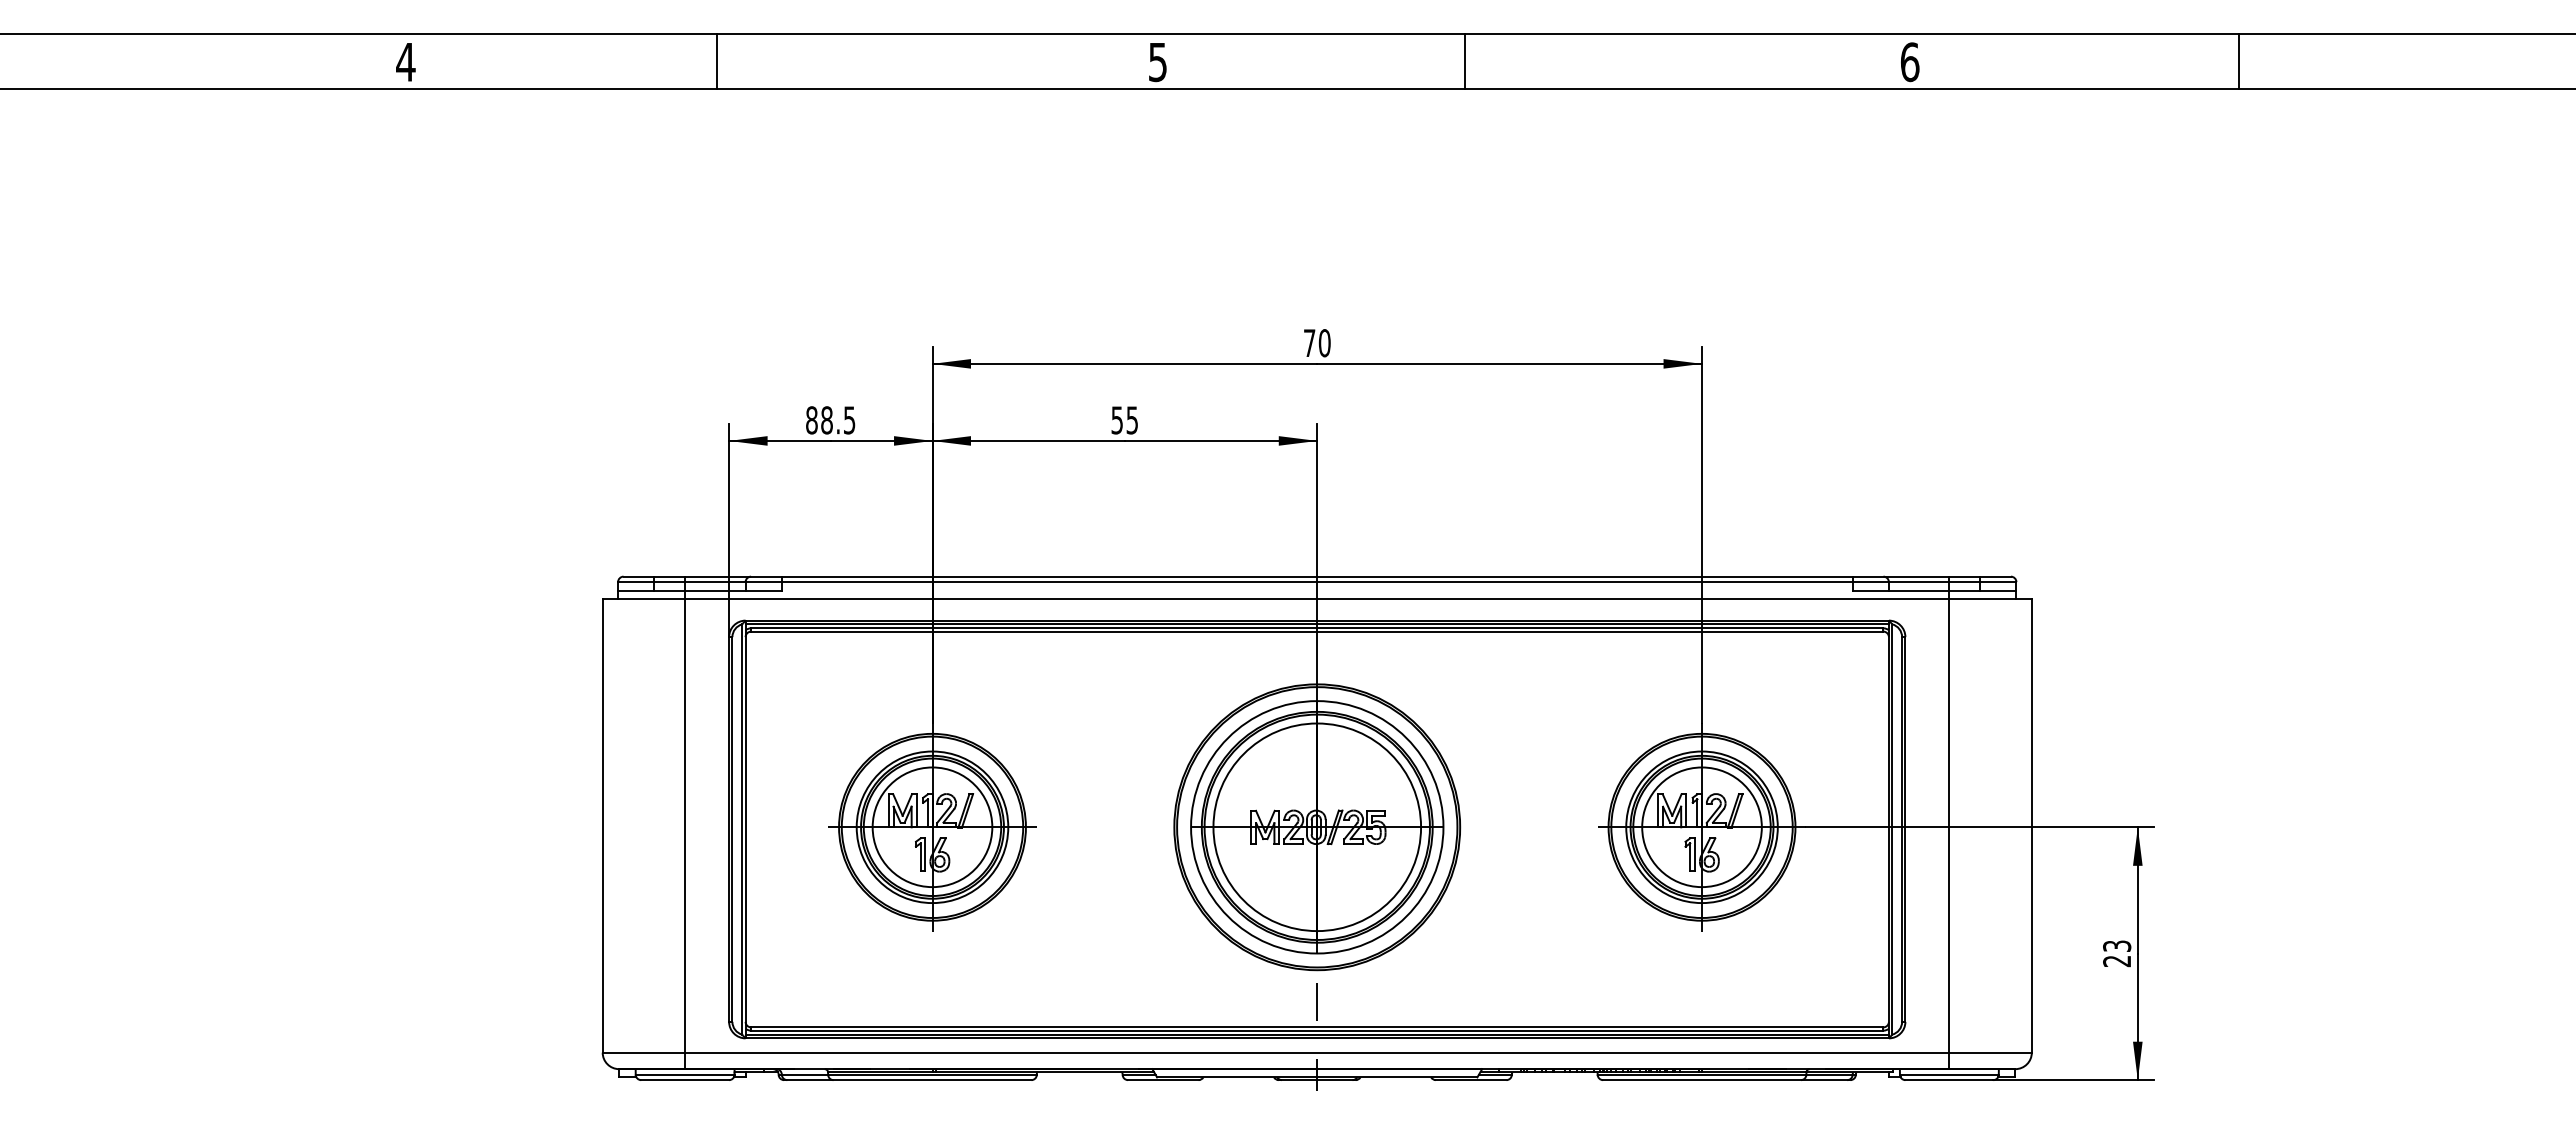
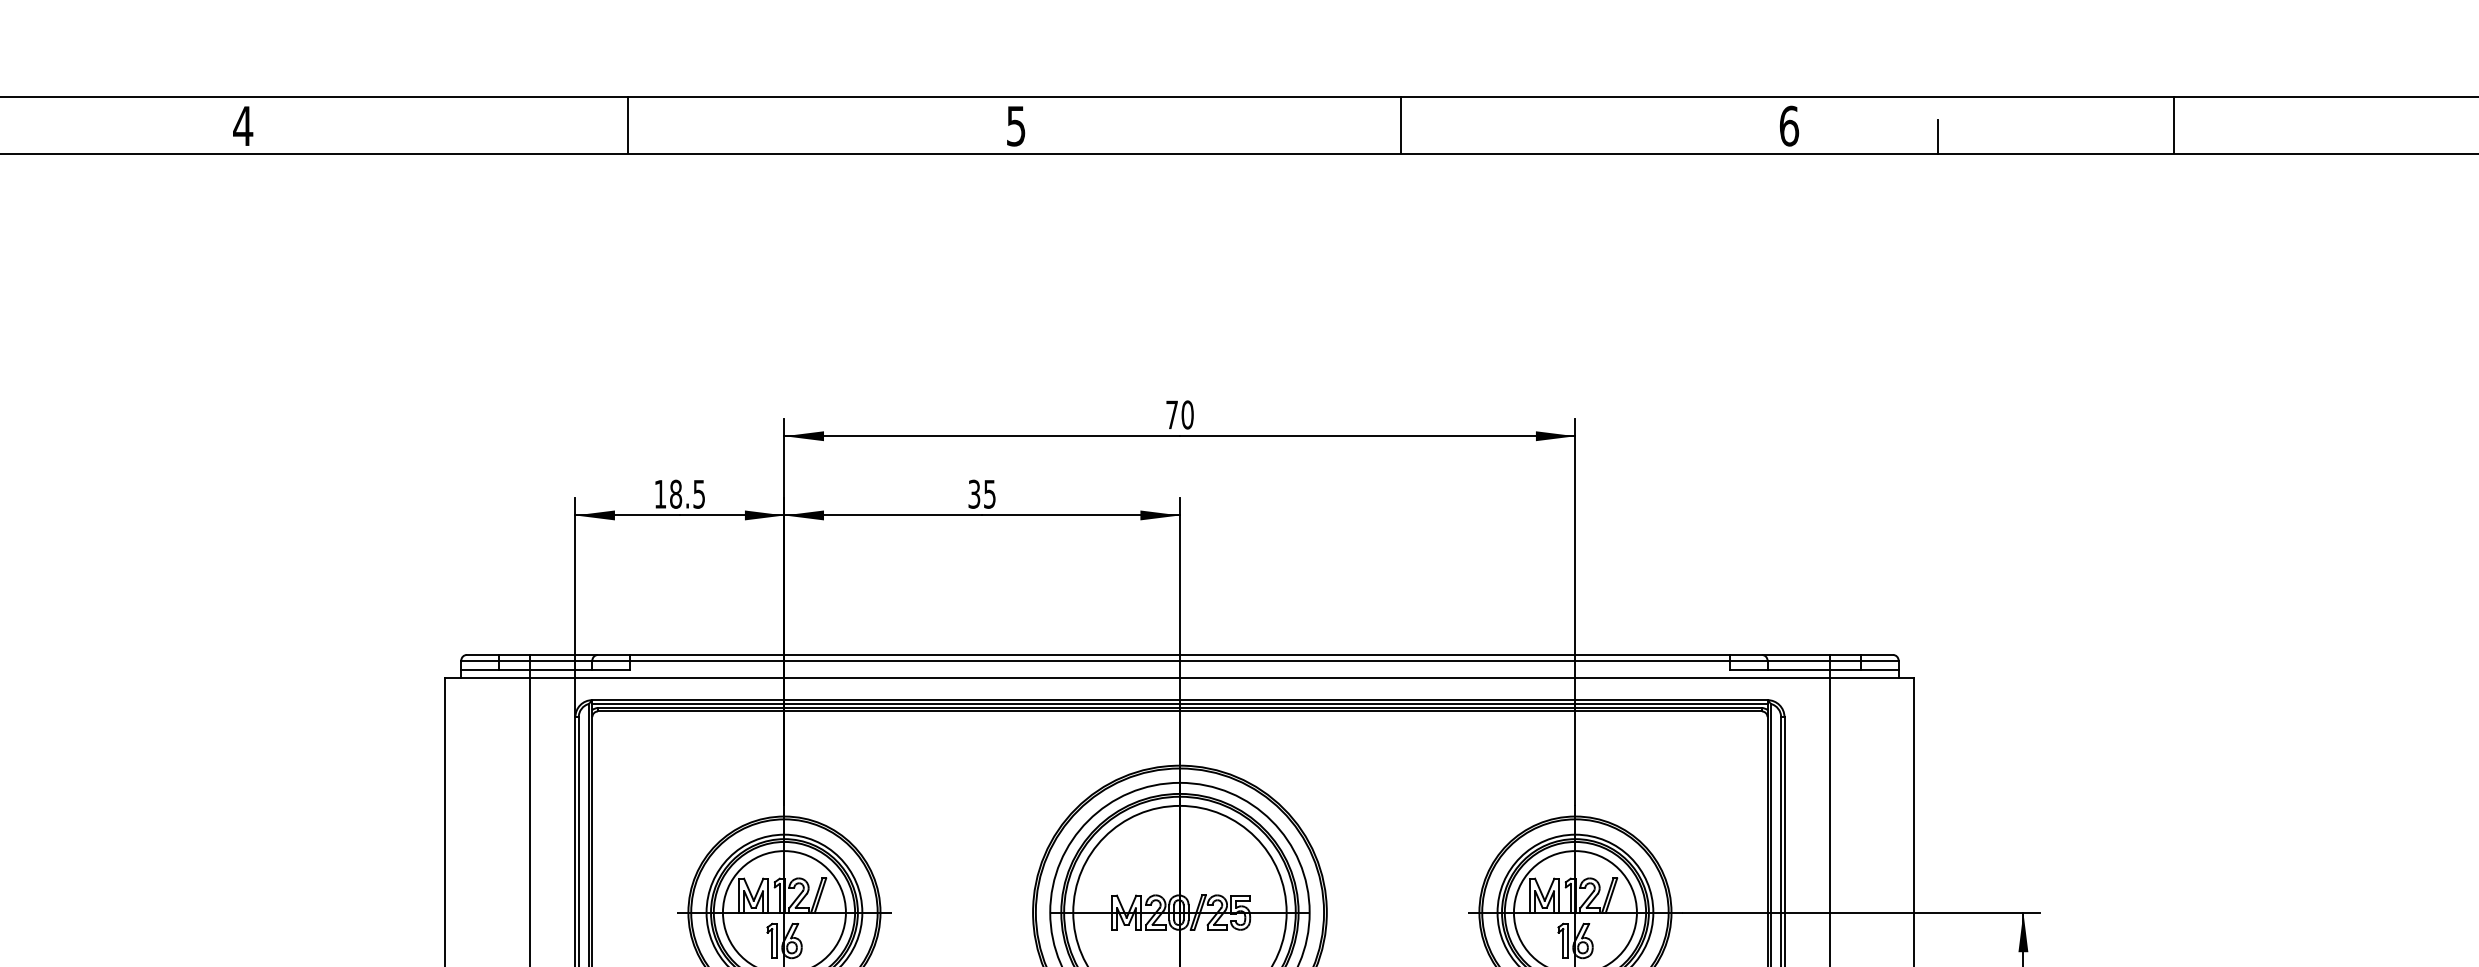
line: (716, 60) -> (628, 124), moved
line: (1464, 60) -> (1401, 124), moved
line: (2238, 60) -> (2174, 124), moved
line: (2055, 71) -> (1938, 135), added
text: (1117, 419) -> (974, 493), 55 -> 35
text: (811, 420) -> (660, 494), 88.5 -> 18.5

